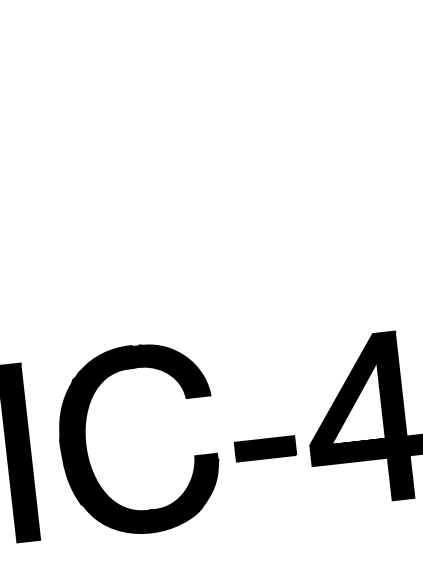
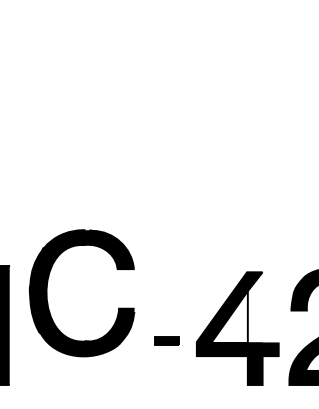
fill: (363, 387) -> (236, 307), removed
part: (87, 445) -> (47, 293), moved
part: (265, 448) -> (166, 340), size x0.6

